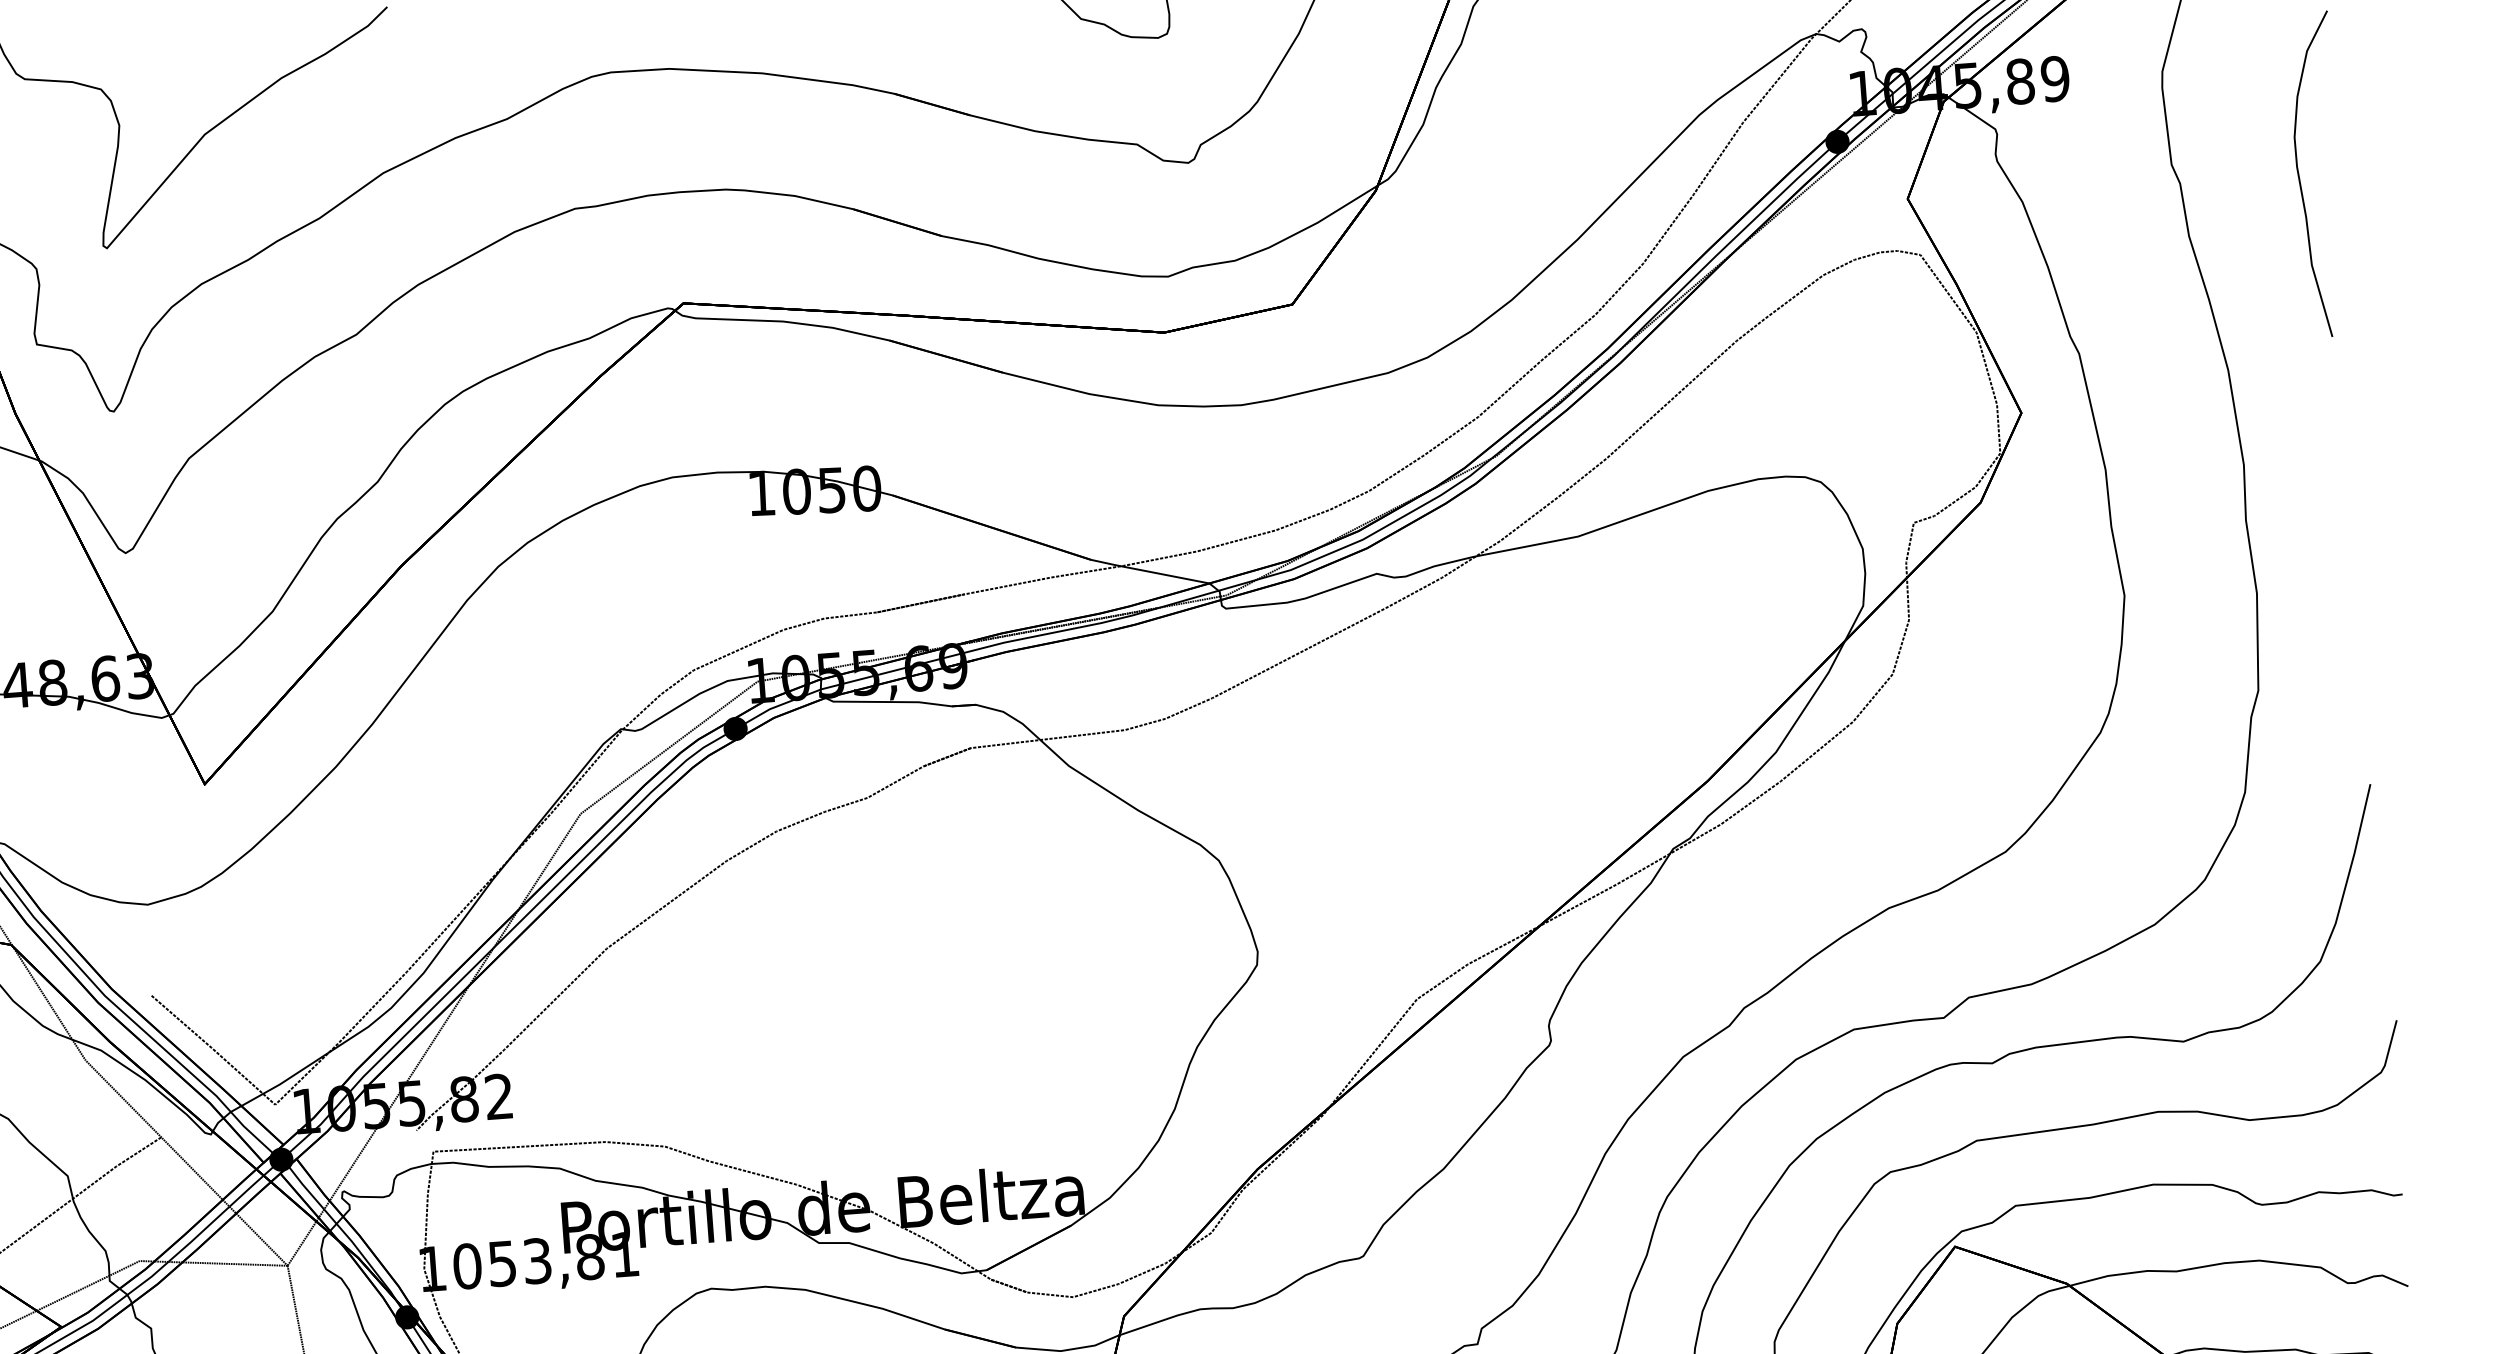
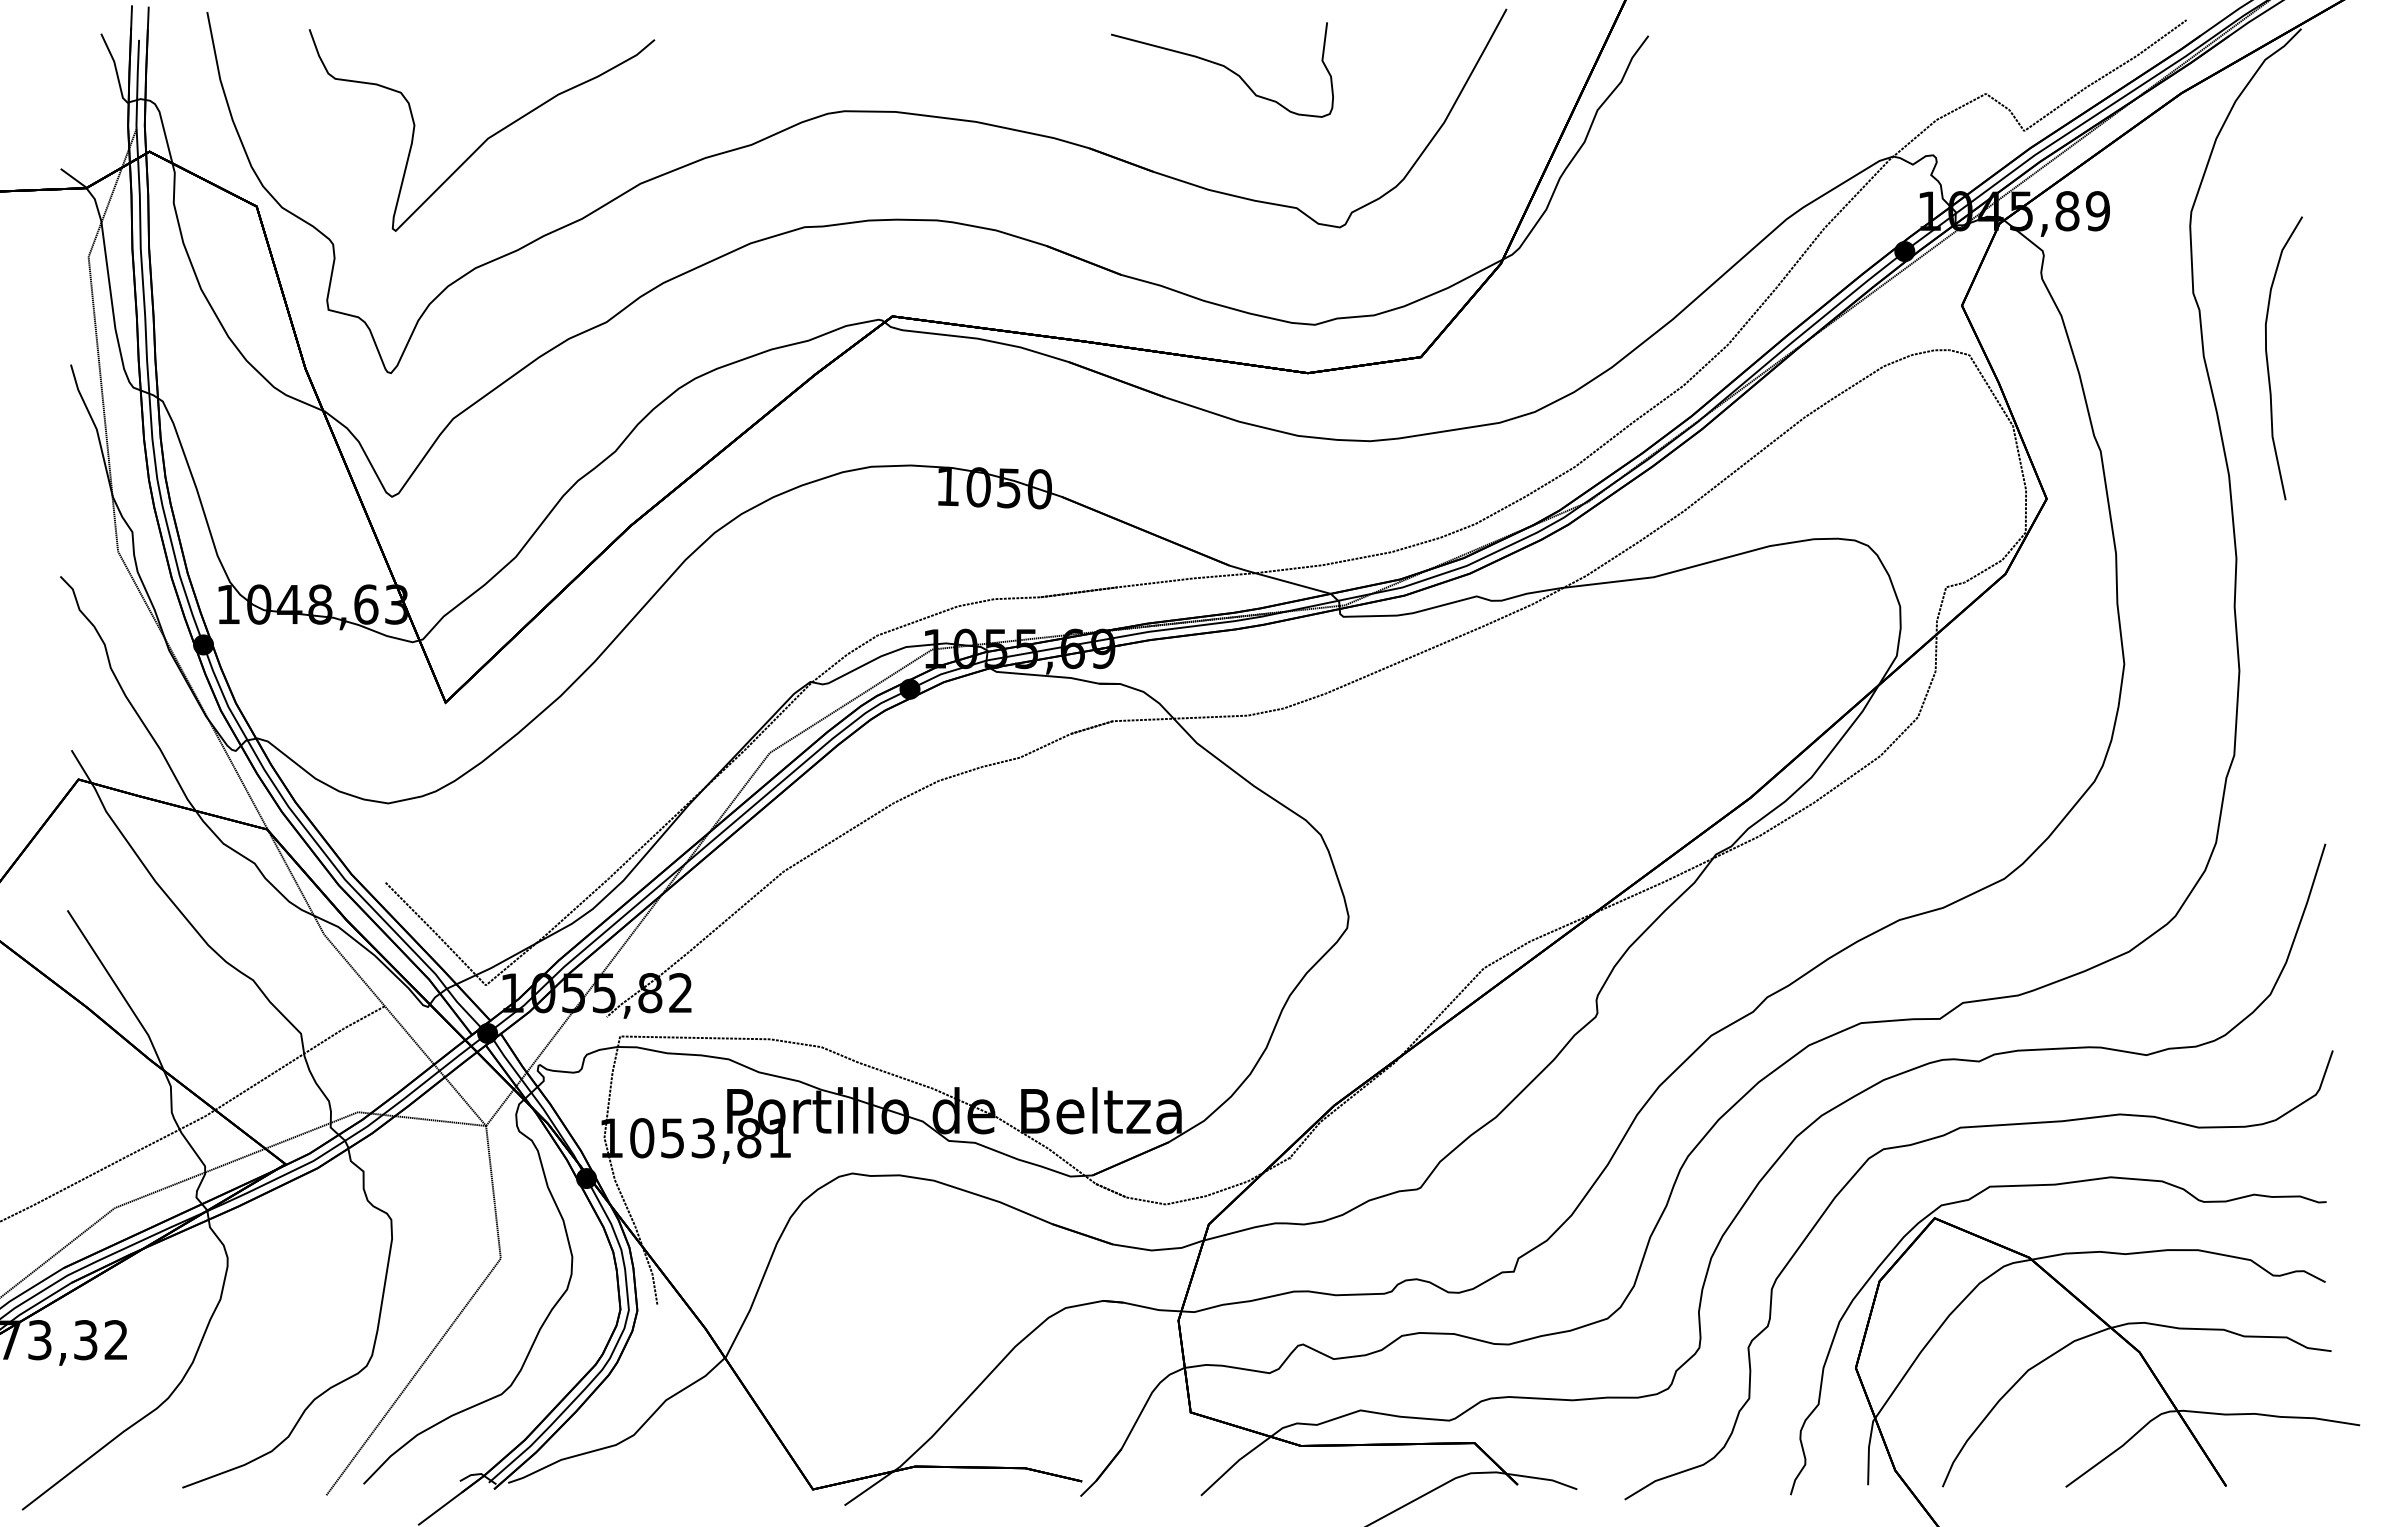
curve: (2300, 179) -> (2268, 361), moved

